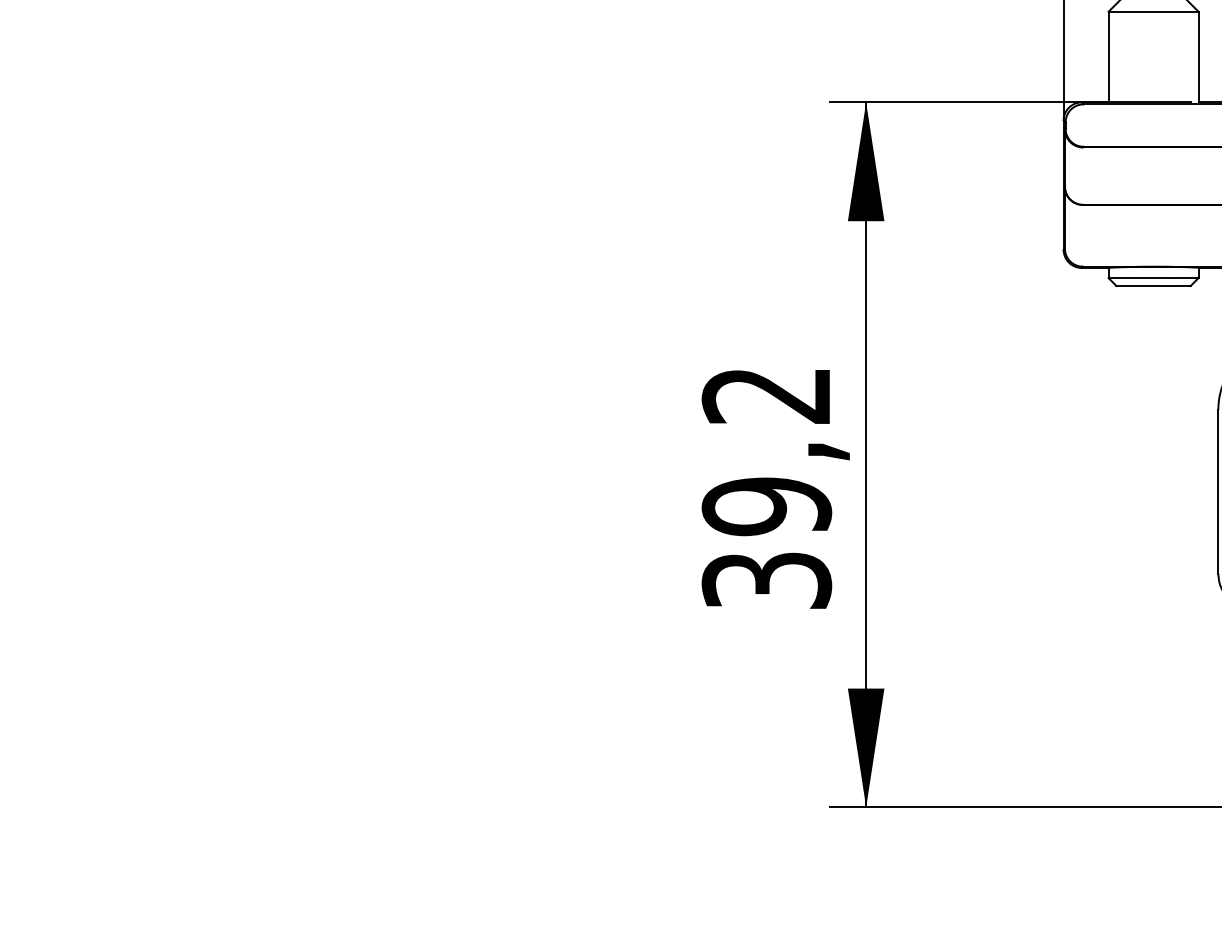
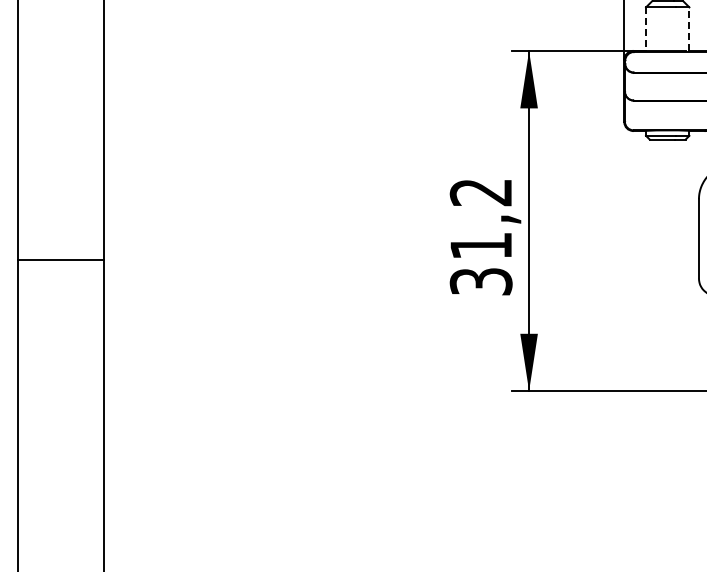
line: (1109, 57) -> (646, 29), solid -> dashed
line: (1198, 57) -> (689, 29), solid -> dashed
text: (765, 507) -> (480, 246), 39,2 -> 31,2

